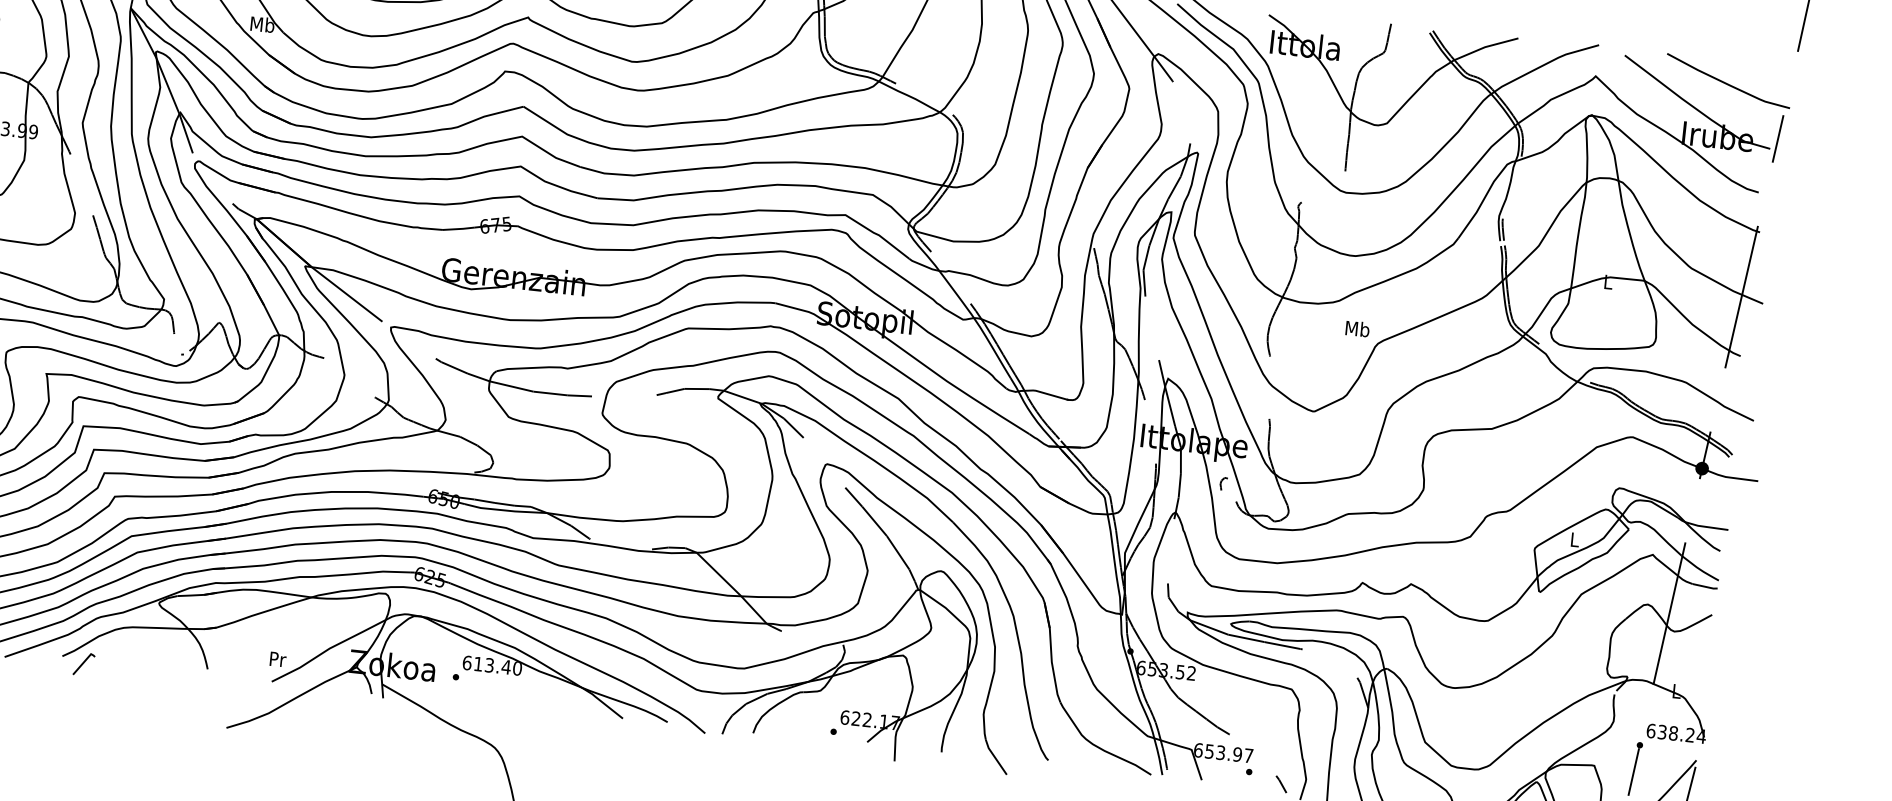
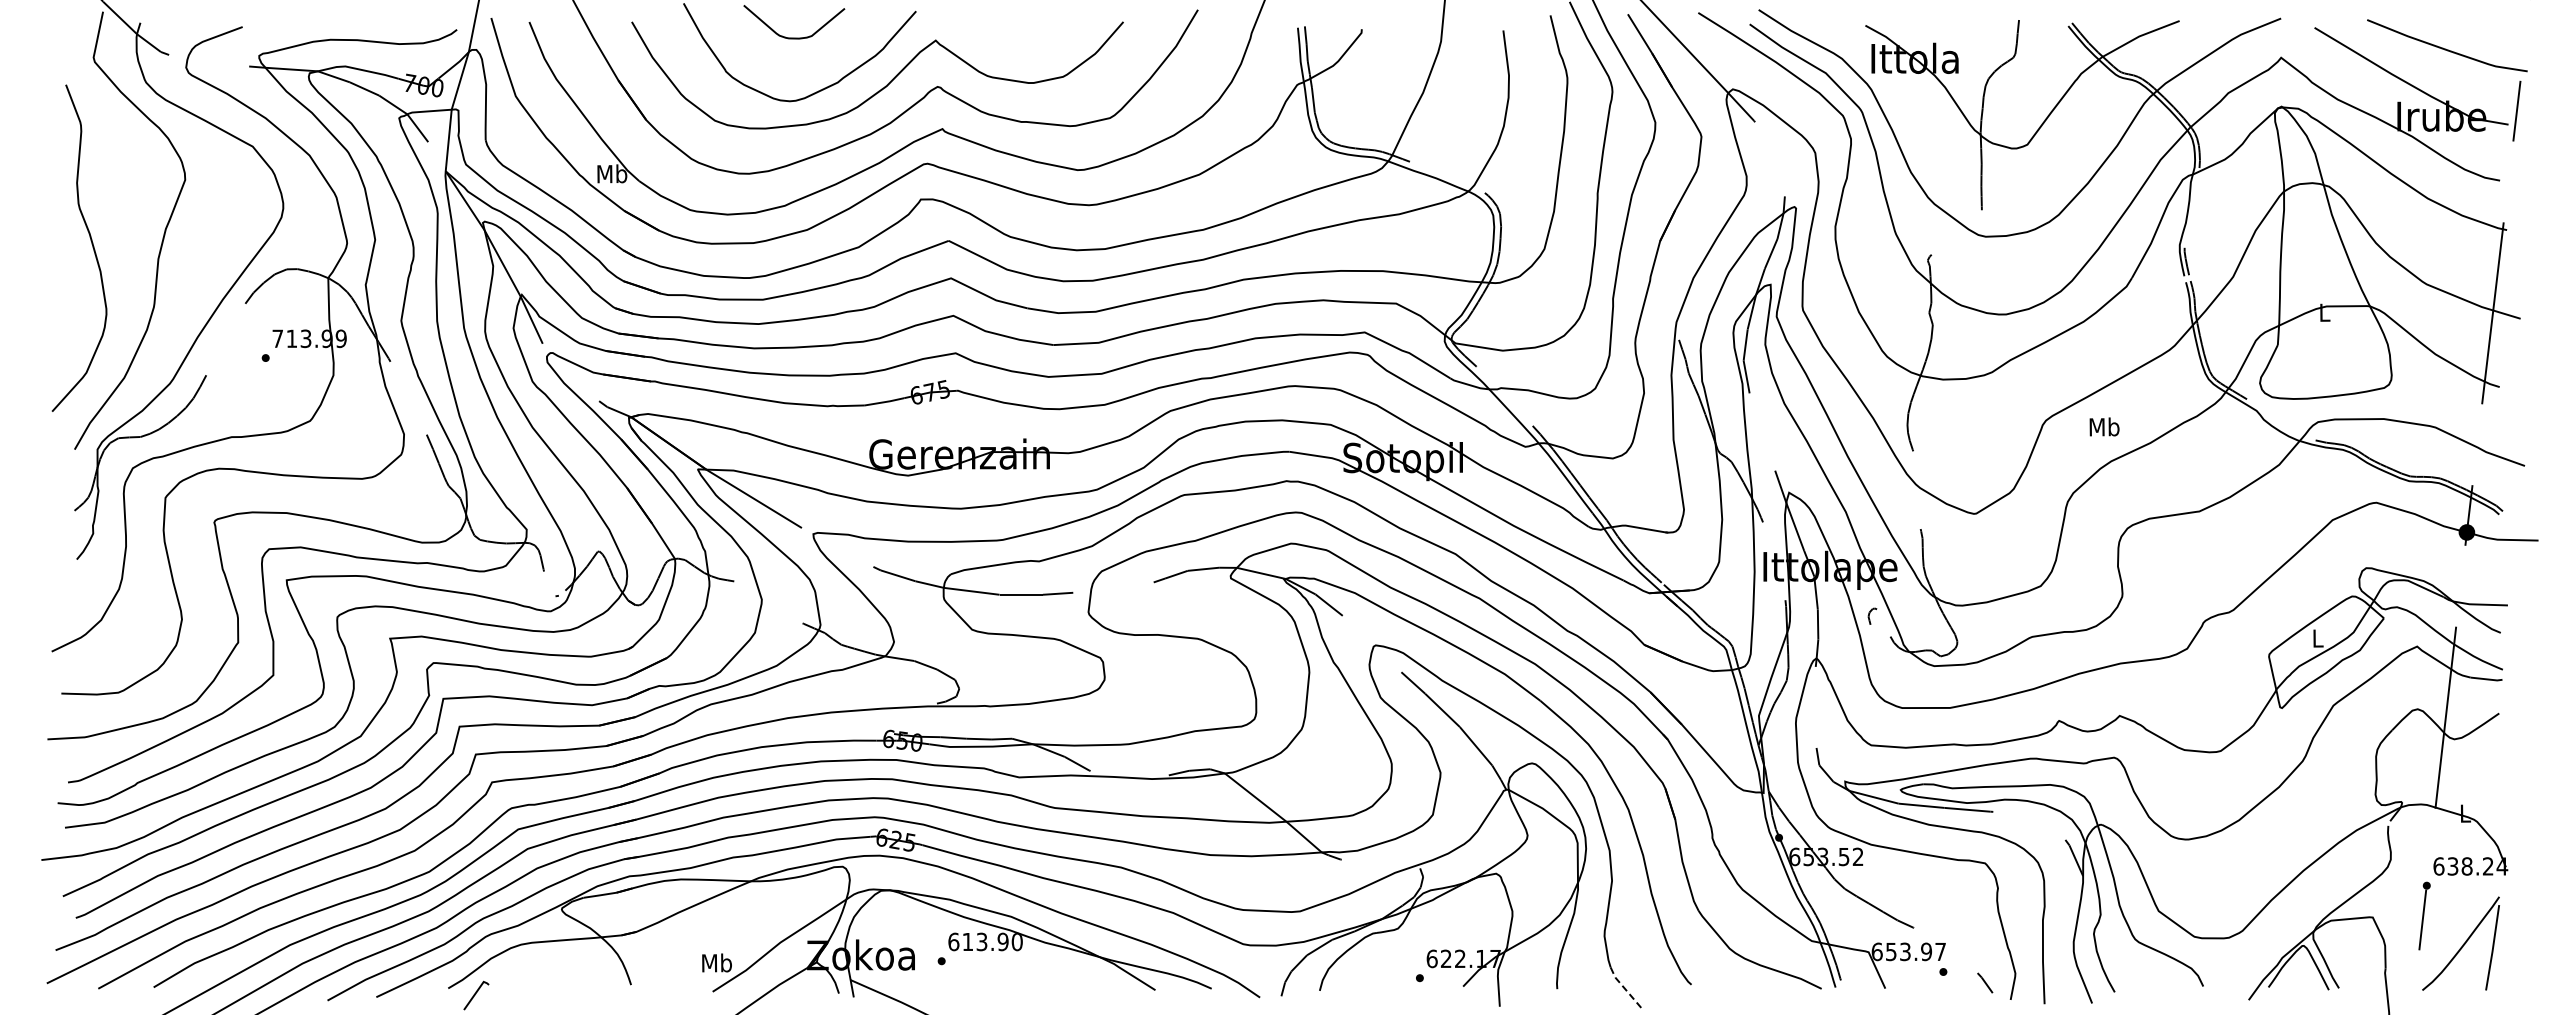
text: (1357, 328) -> (2104, 426), moved
text: (277, 658) -> (716, 962), Pr -> Mb
text: (505, 666) -> (1002, 941), 613.40 -> 613.90
line: (994, 757) -> (1624, 988), solid -> dashed

